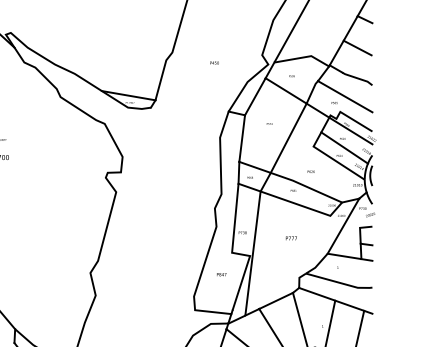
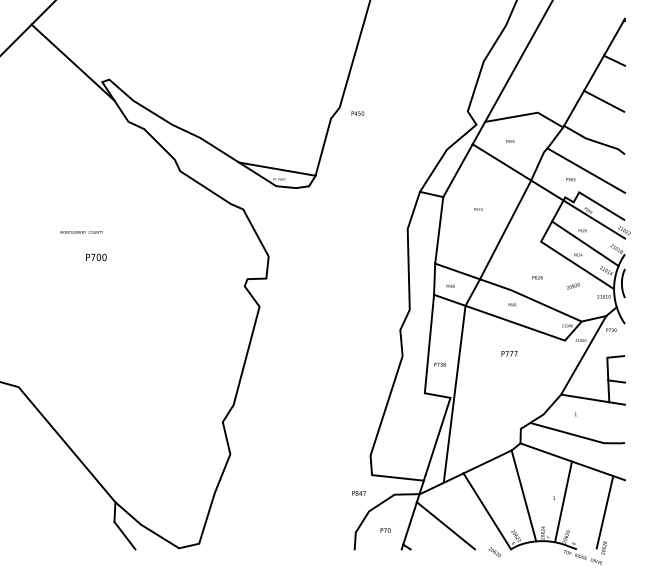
text: (214, 62) -> (357, 113), moved
text: (369, 215) -> (572, 286), moved
text: (291, 238) -> (509, 353), moved
text: (221, 274) -> (358, 493), moved

